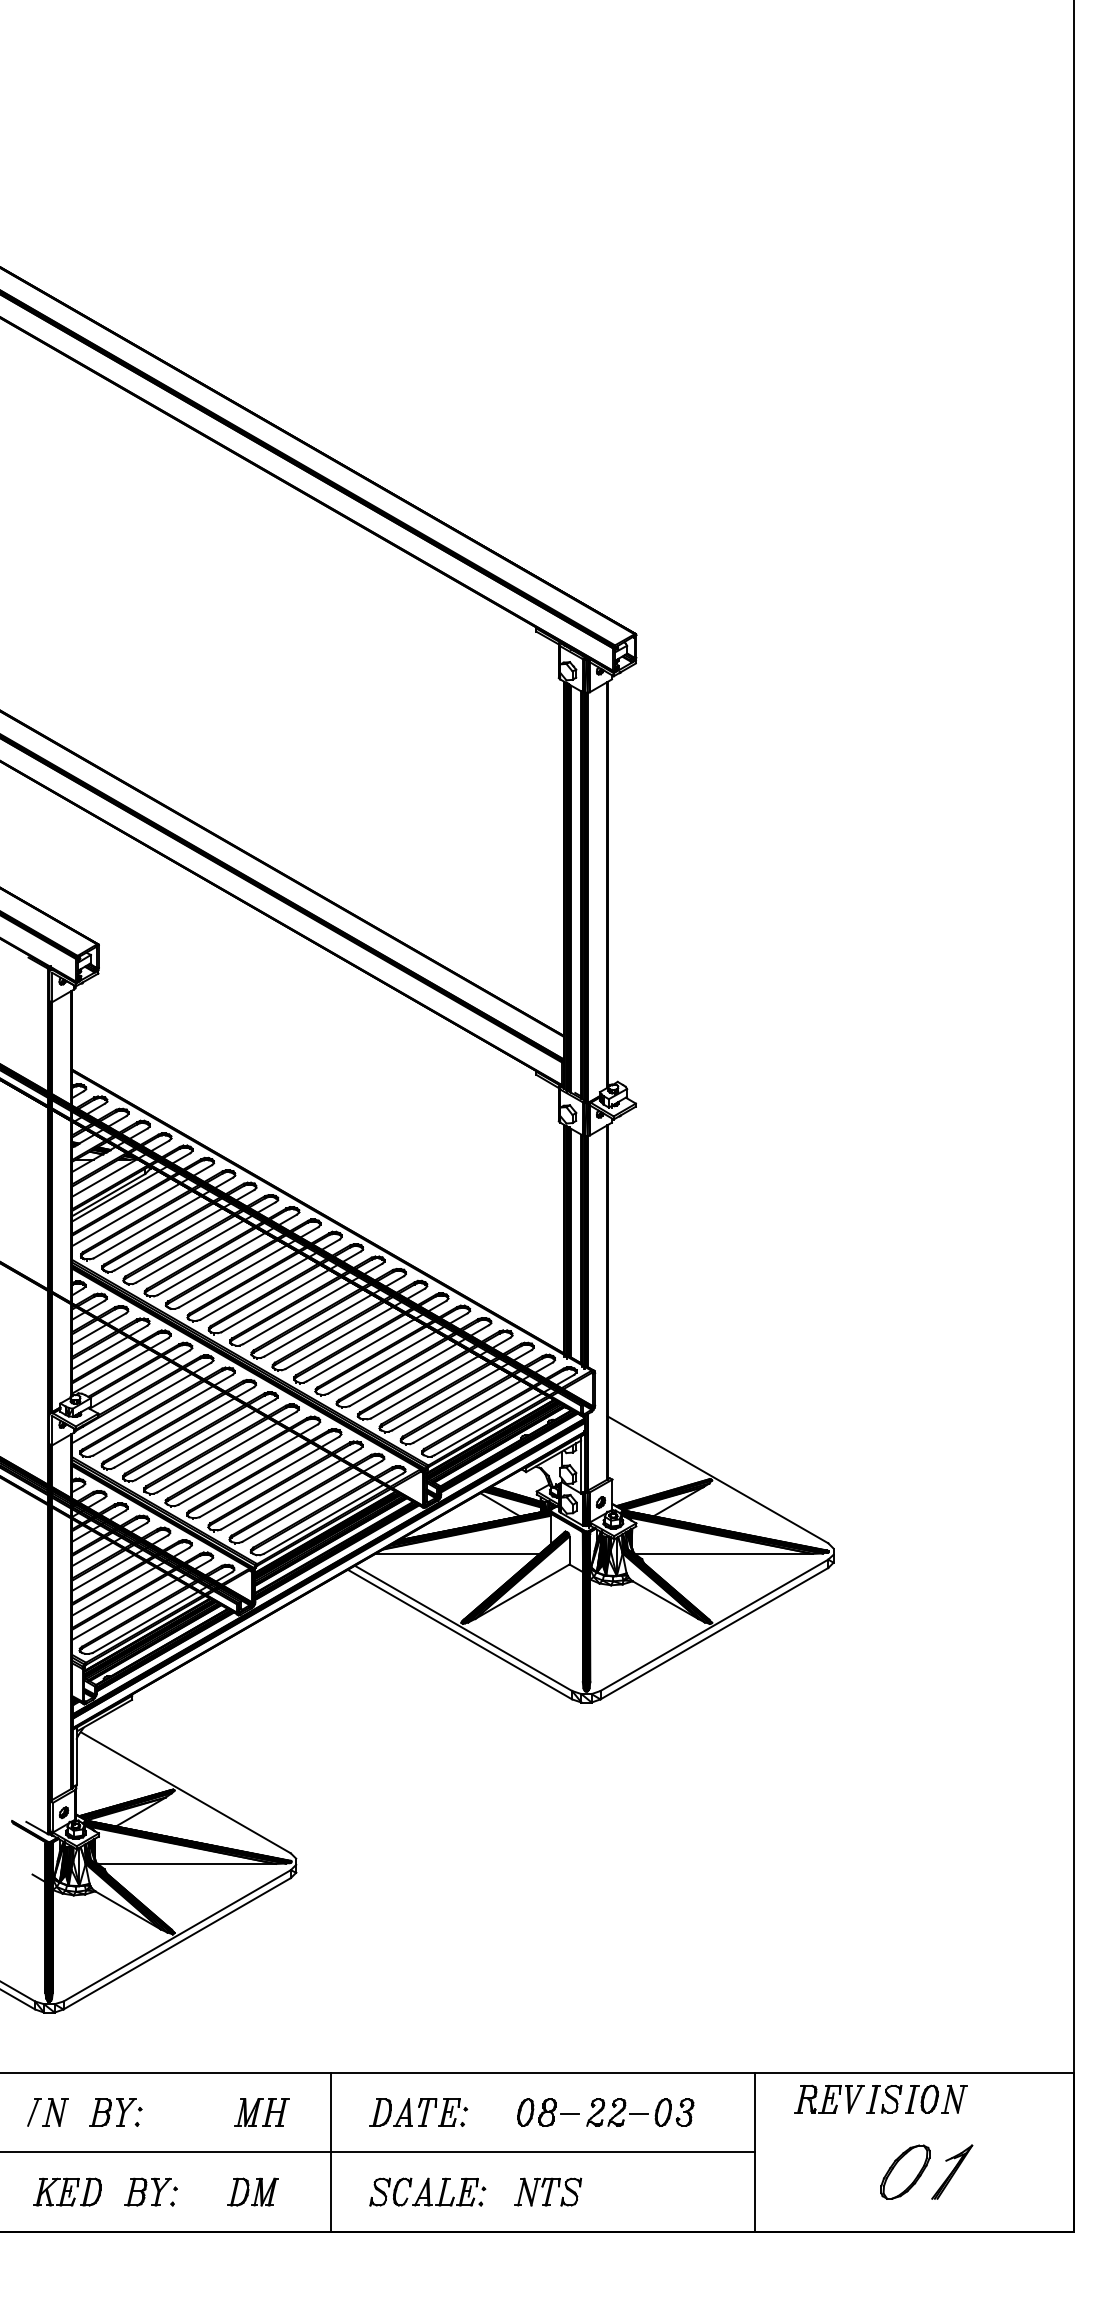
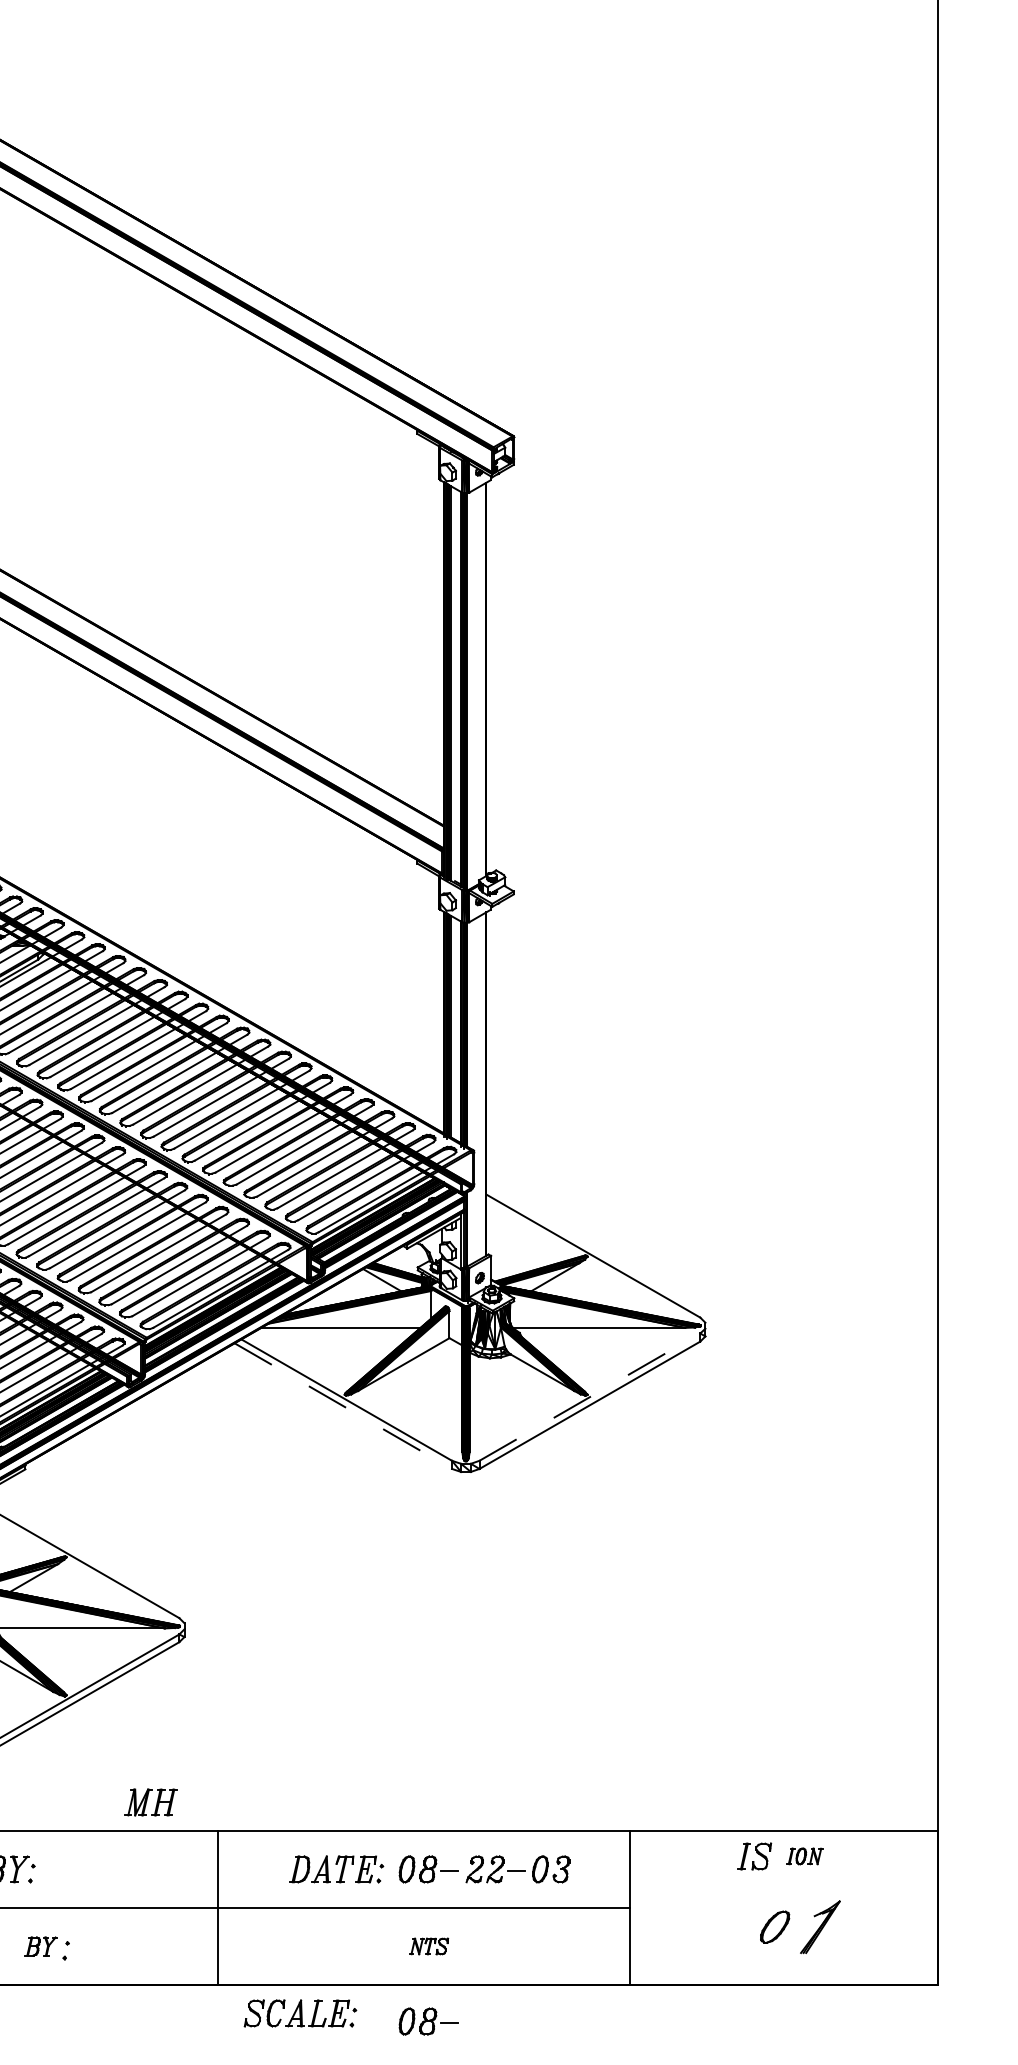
line: (714, 1625) -> (590, 1397), solid -> dashed
line: (460, 1634) -> (343, 1406), solid -> dashed
part: (829, 2098) -> (701, 1855), removed
part: (936, 2098) -> (805, 1855), size x0.6
part: (261, 2112) -> (150, 1802), moved
part: (418, 2112) -> (336, 1869), moved
part: (905, 2171) -> (775, 1926), size x0.6
part: (147, 2191) -> (40, 1945), size x0.7
part: (252, 2191) -> (142, 1945), removed
part: (427, 2191) -> (300, 2012), moved
part: (548, 2191) -> (429, 1945), size x0.6
part: (548, 2269) -> (429, 2021), added

